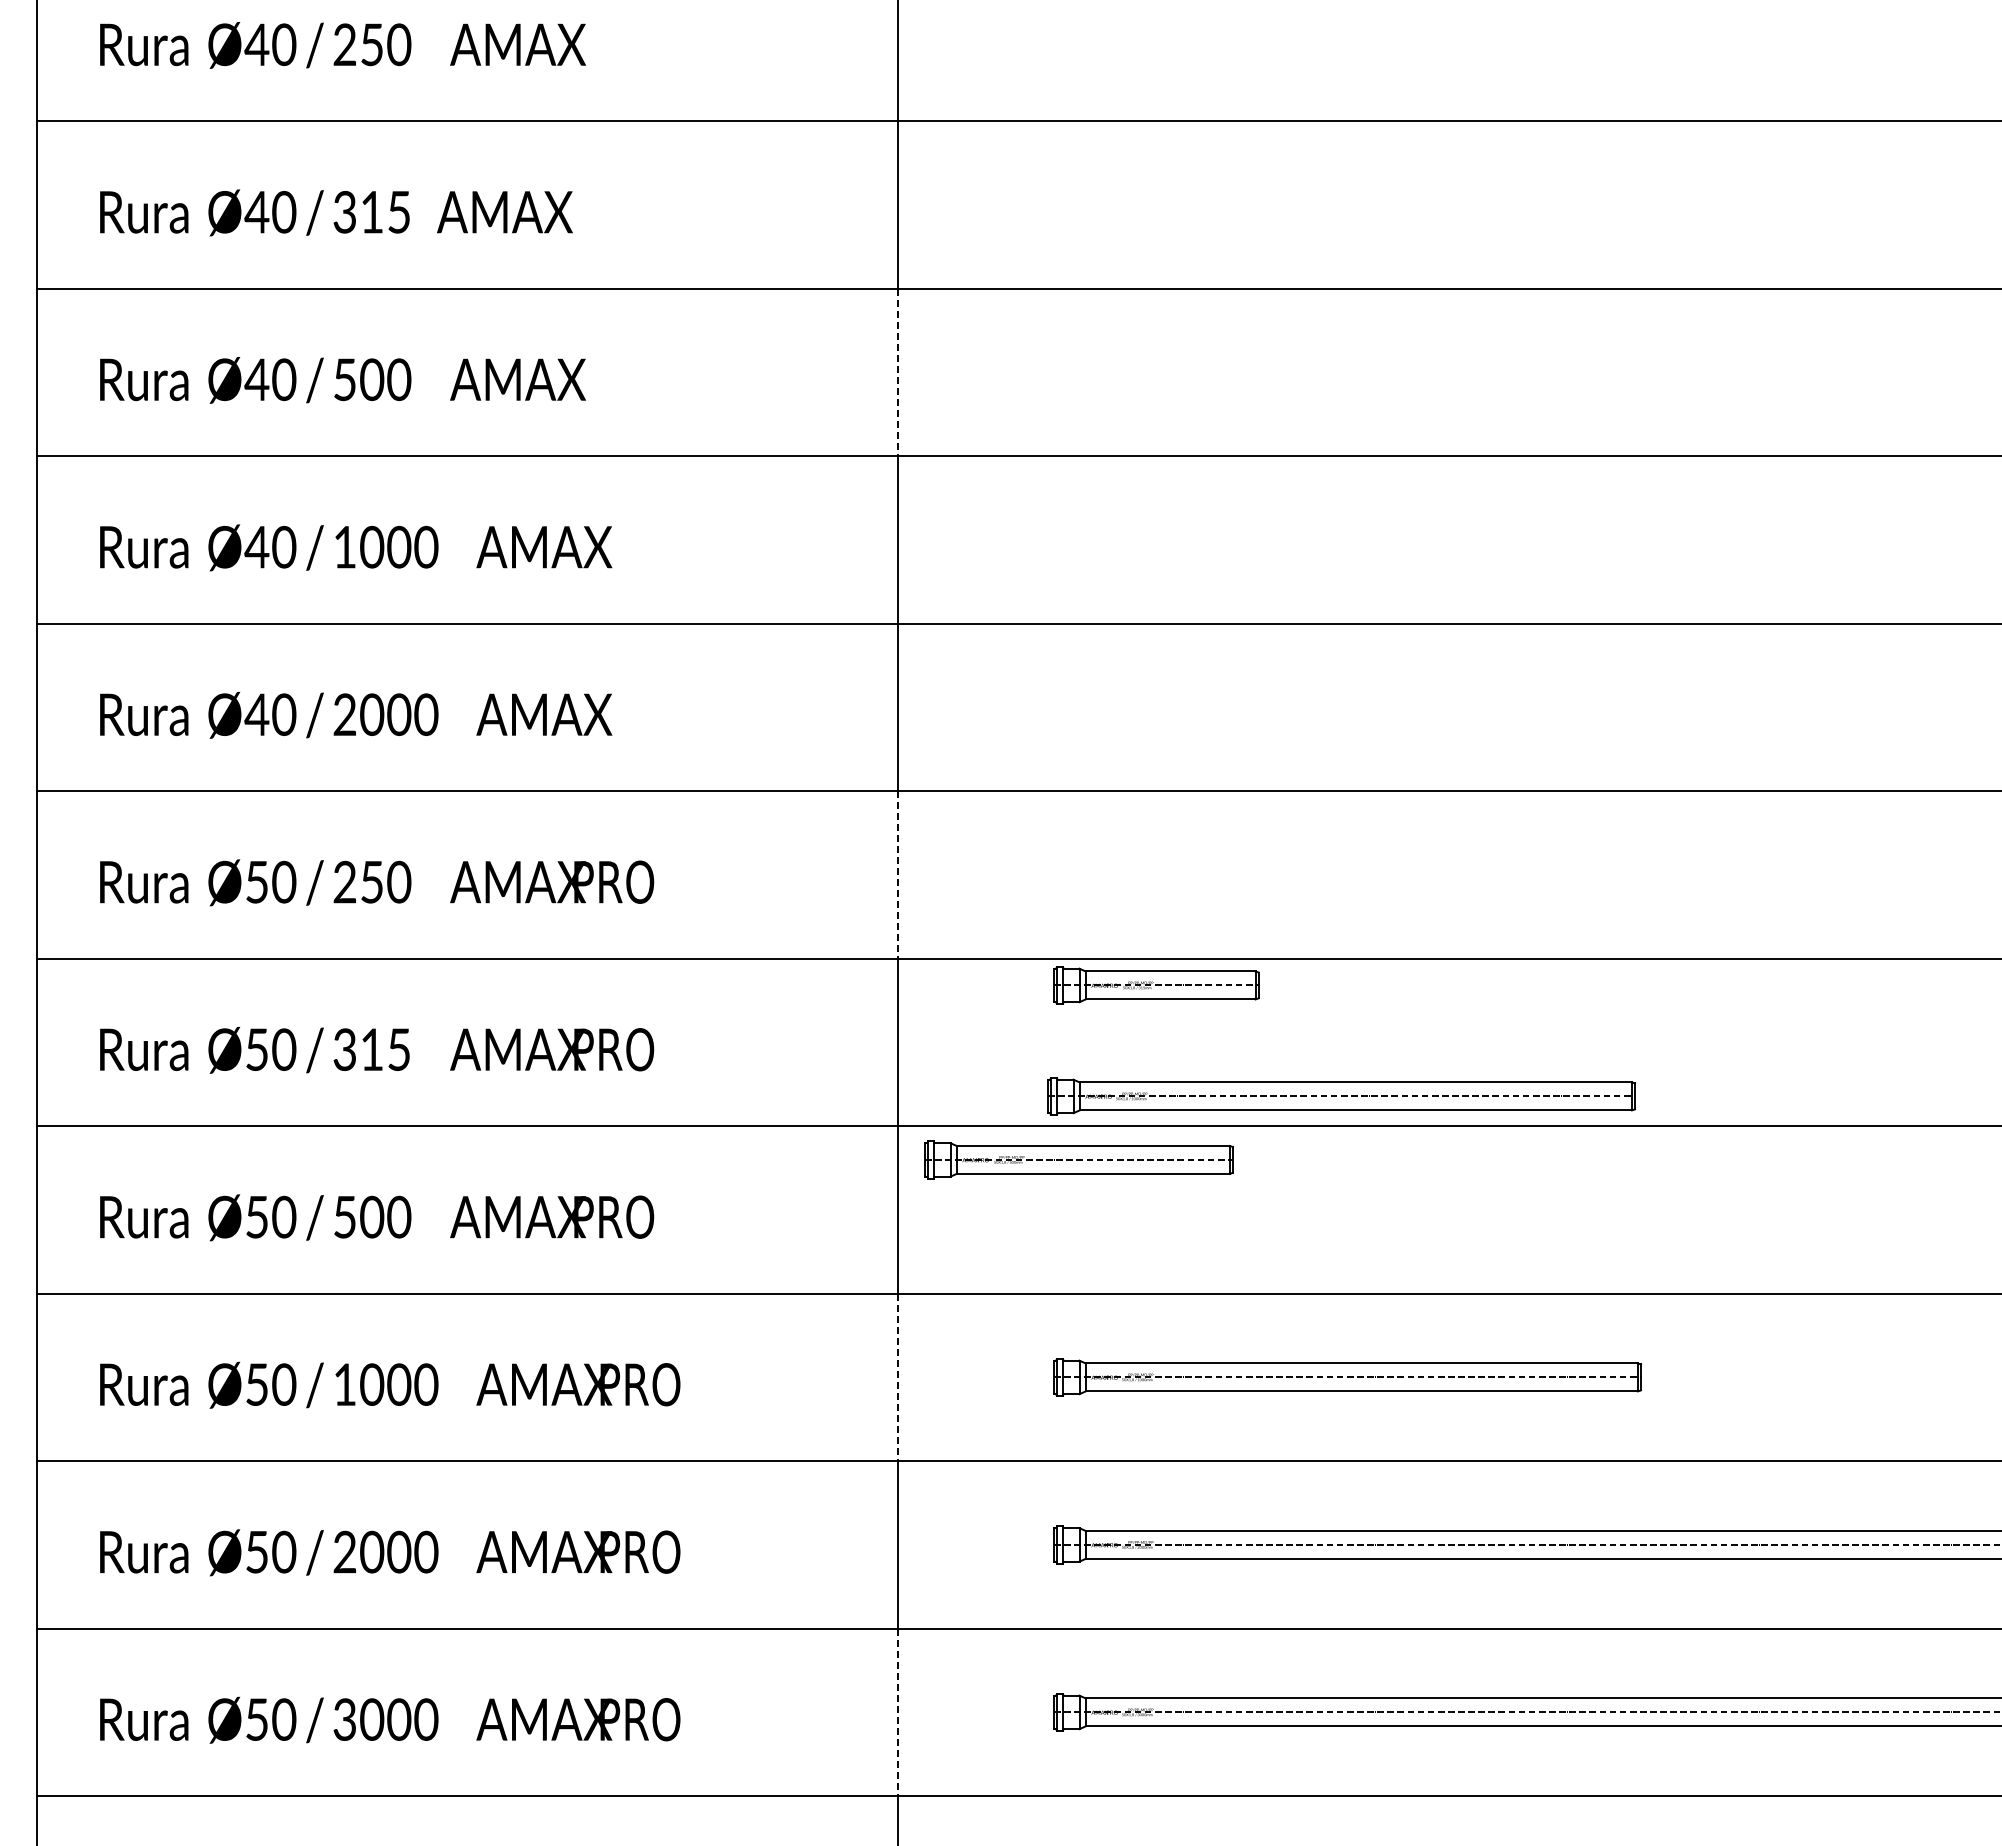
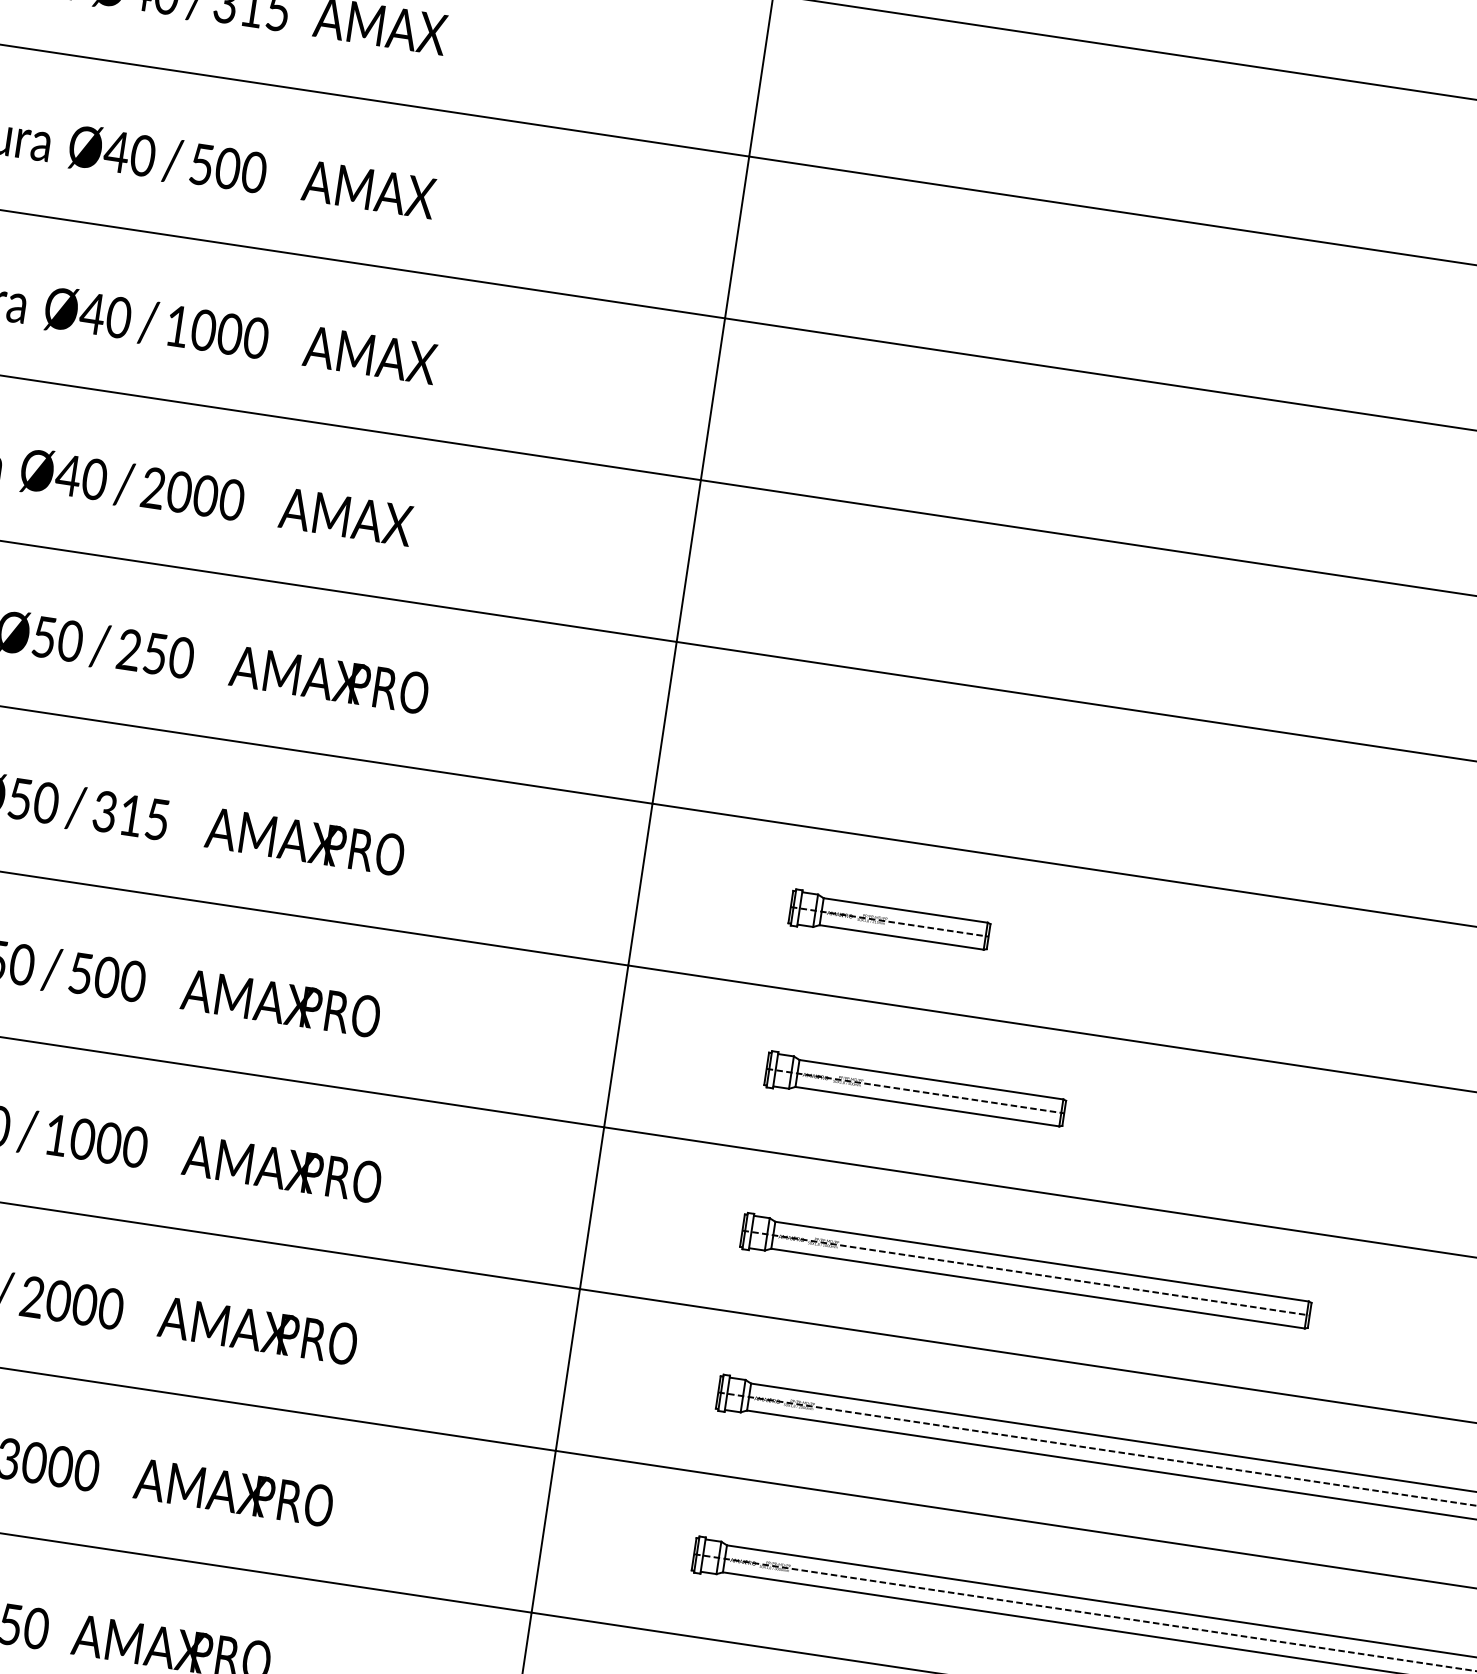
line: (898, 372) -> (737, 237), dashed -> solid
line: (898, 874) -> (665, 722), dashed -> solid
part: (1156, 985) -> (890, 921), moved
part: (1341, 1096) -> (1060, 1000), removed
part: (1078, 1159) -> (915, 1090), moved
line: (898, 1377) -> (592, 1208), dashed -> solid
line: (898, 1712) -> (544, 1531), dashed -> solid

